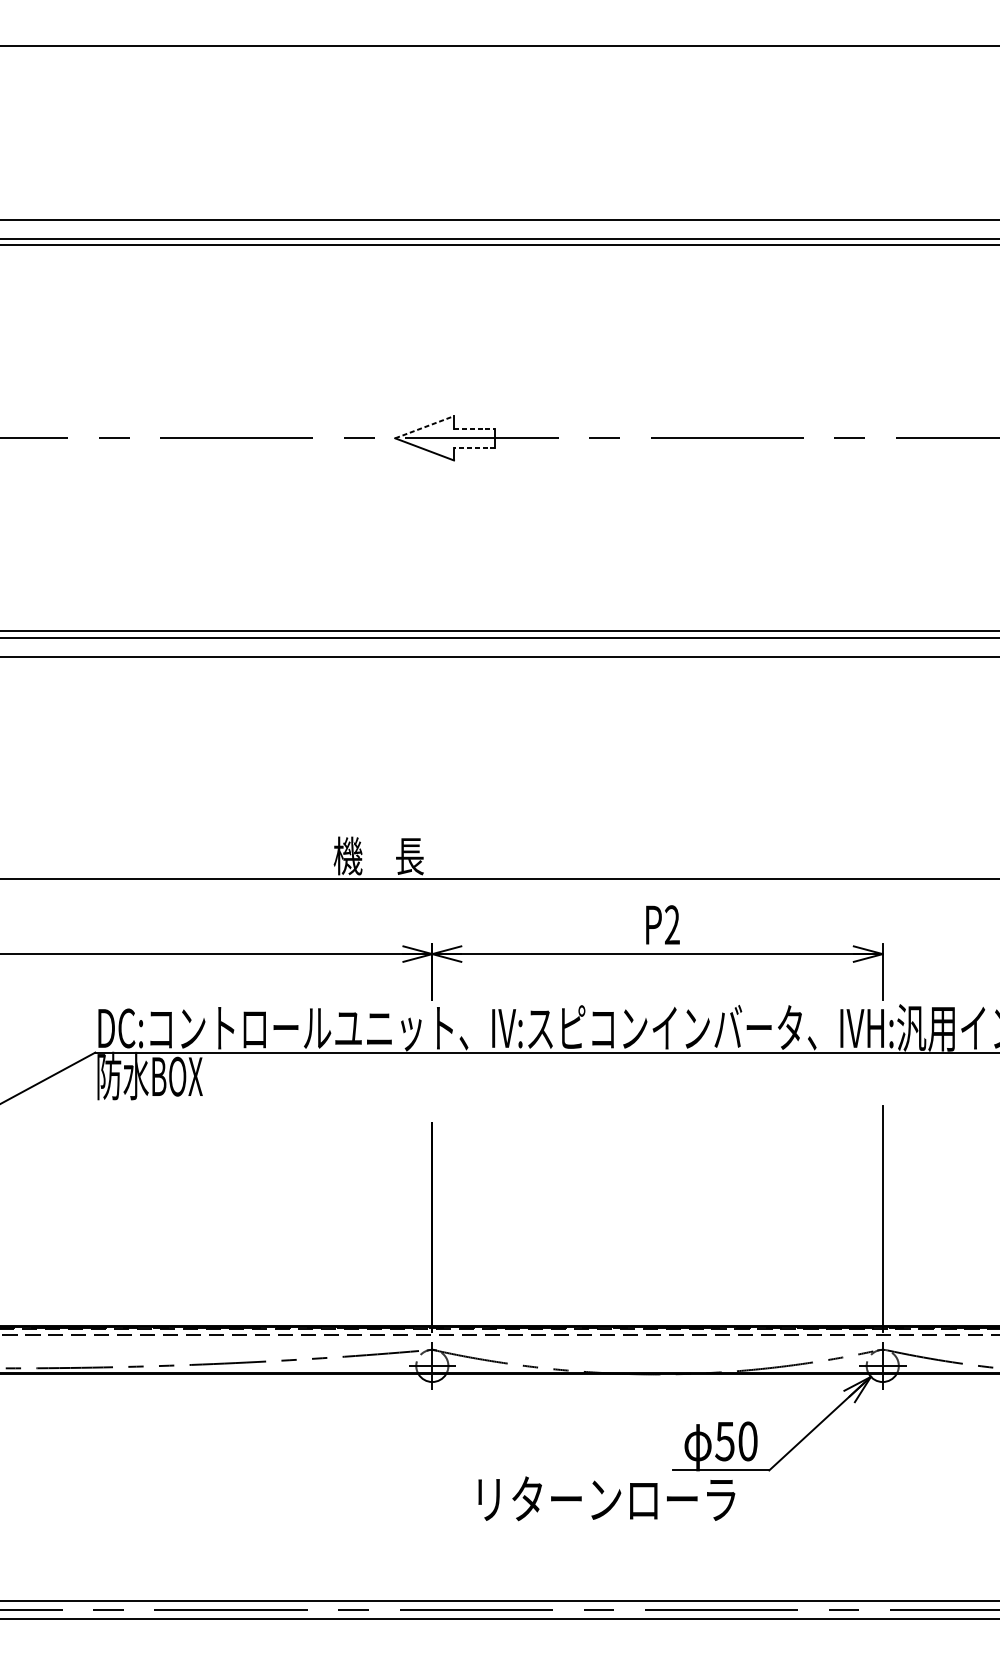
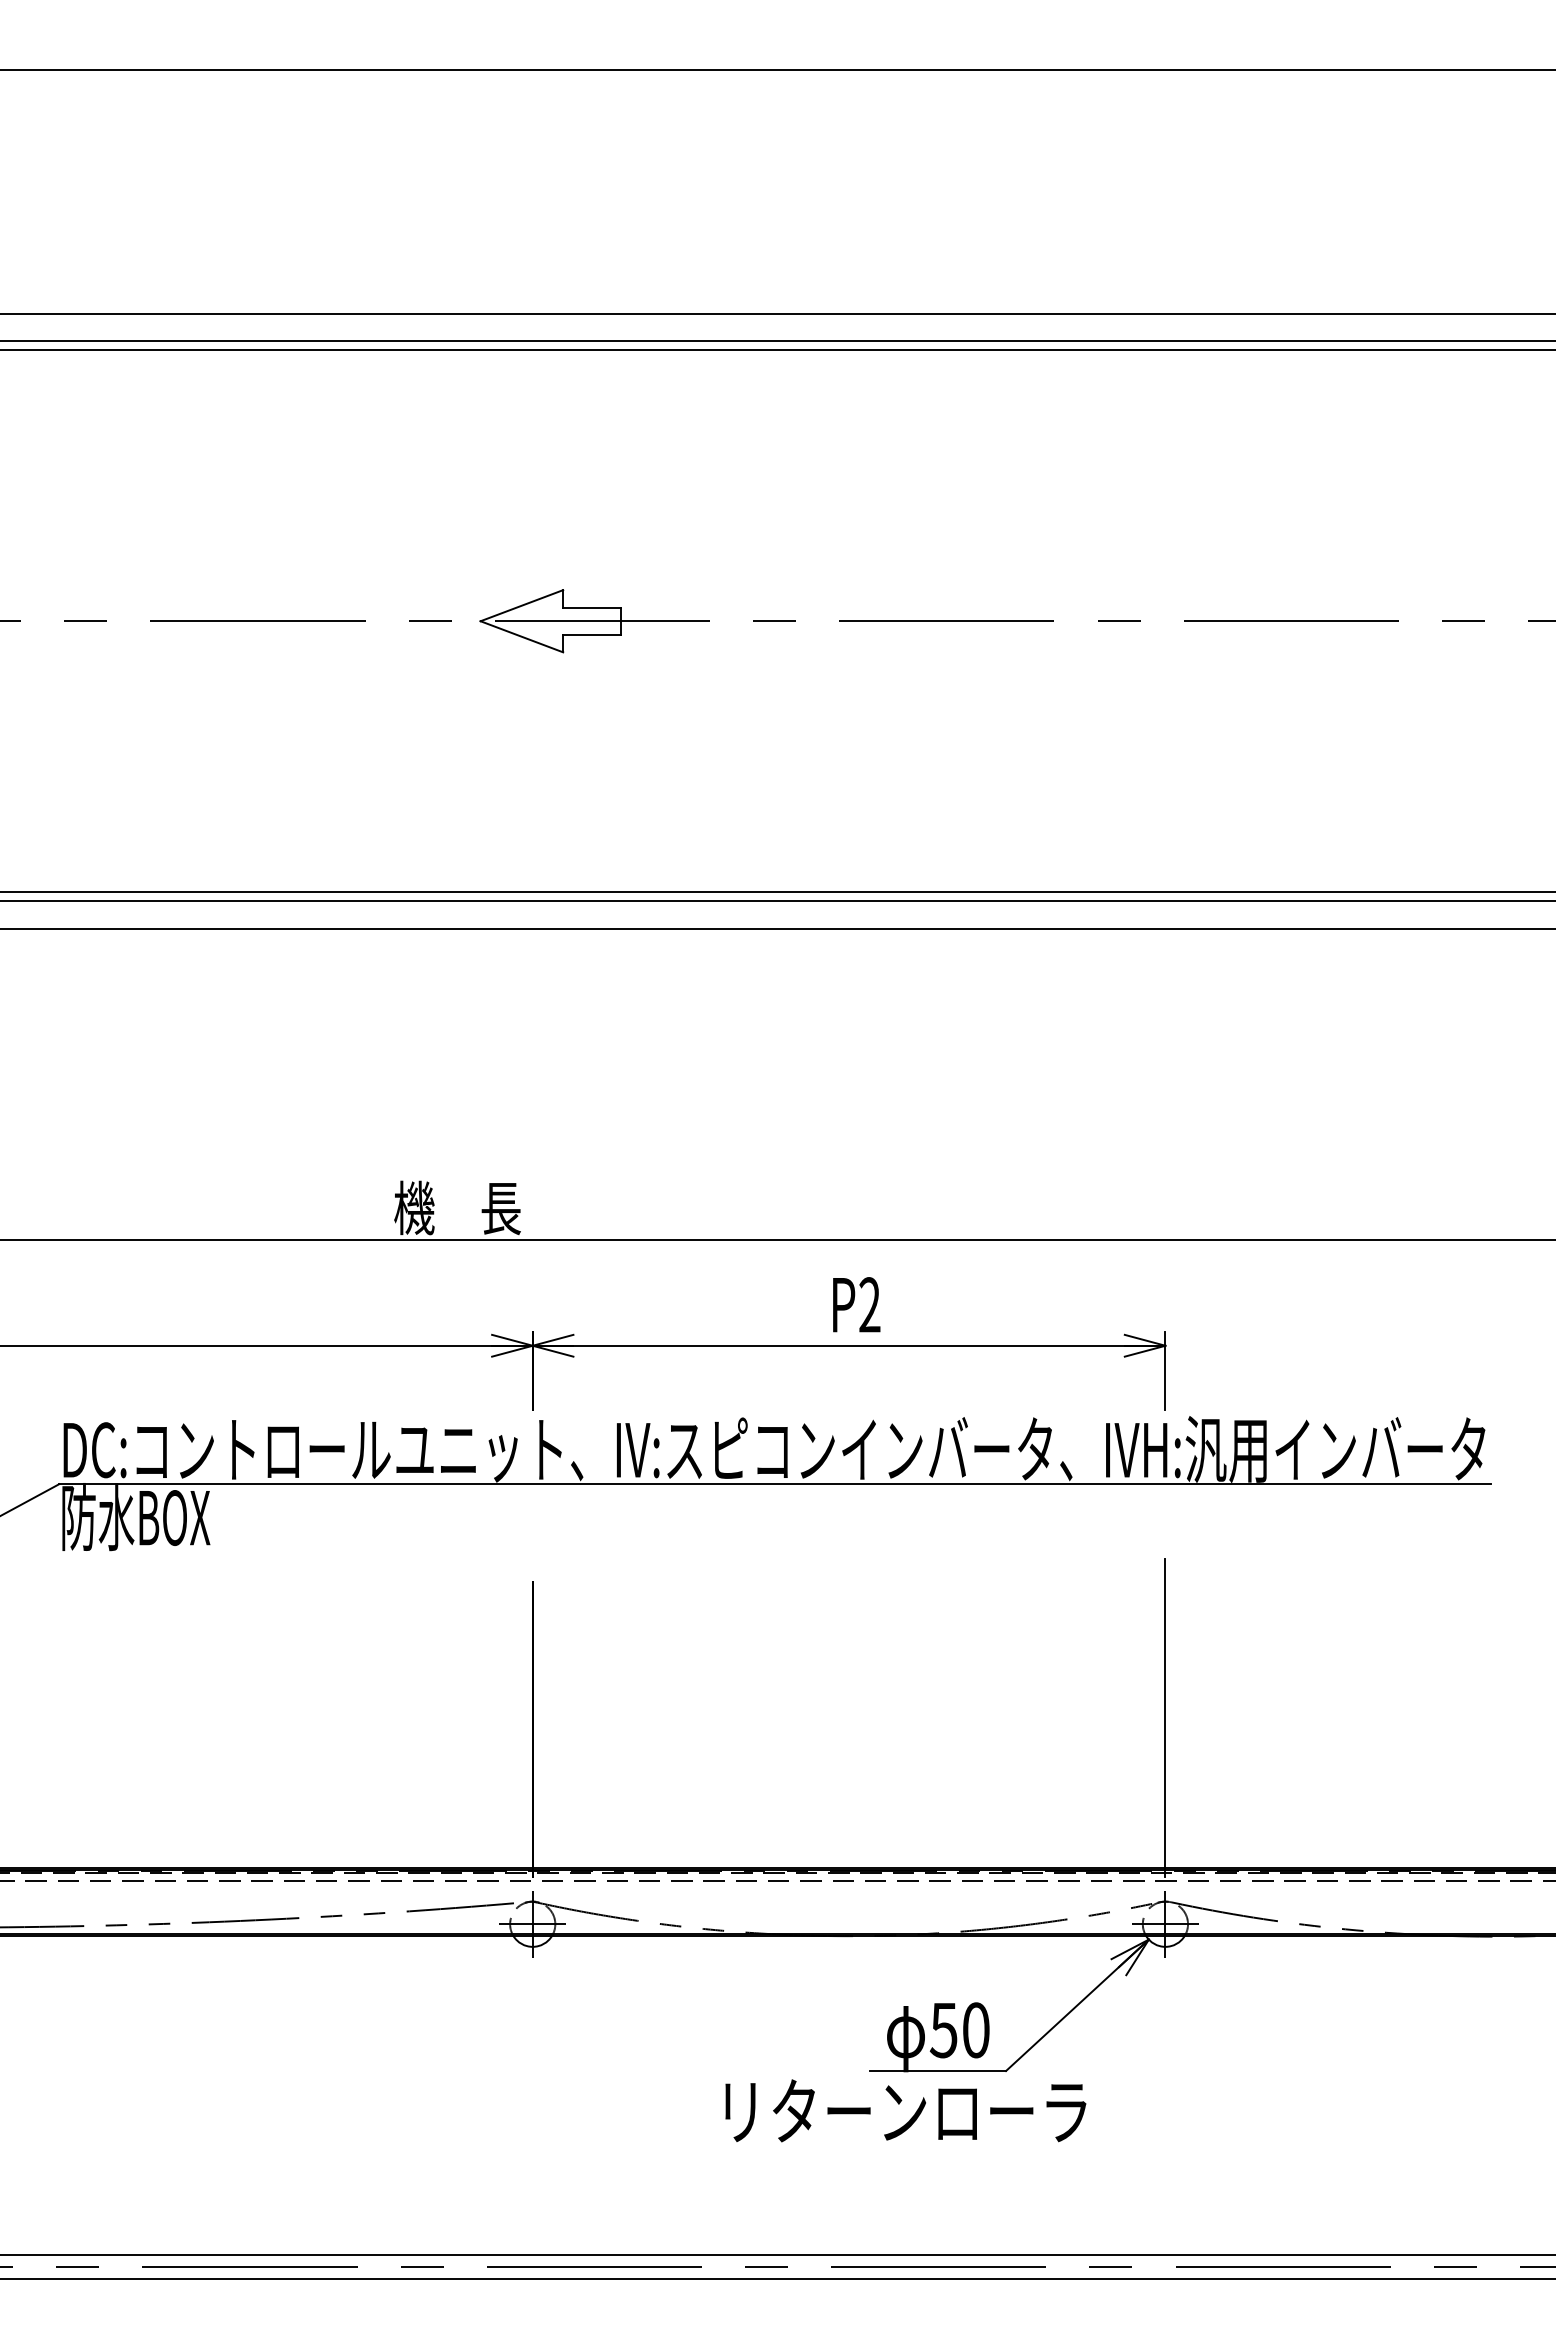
line: (425, 427) -> (522, 605), dashed -> solid
line: (474, 428) -> (592, 607), dashed -> solid
line: (474, 447) -> (591, 634), dashed -> solid
text: (606, 1498) -> (905, 2110), moved

